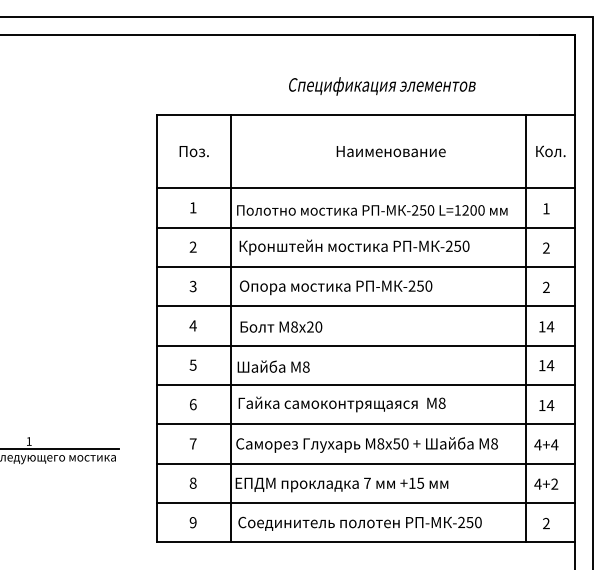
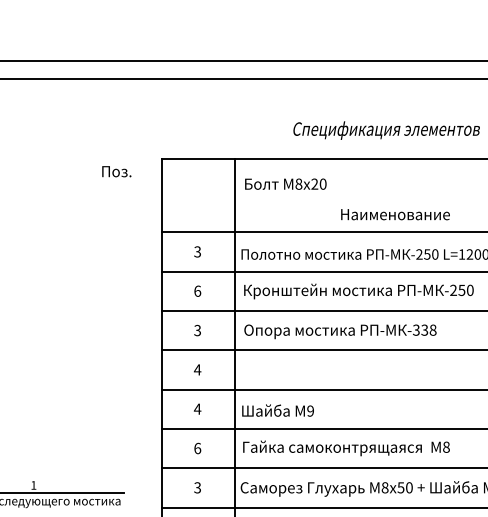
text: (193, 151) -> (116, 171), moved
text: (390, 151) -> (394, 214), moved
text: (192, 207) -> (196, 251), 1 -> 3
text: (192, 246) -> (196, 290), 2 -> 6
text: (420, 285) -> (424, 329), -250 -> -338
text: (281, 326) -> (285, 183), moved
text: (192, 364) -> (196, 408), 5 -> 4
text: (305, 366) -> (309, 410), 8 -> 9
text: (192, 443) -> (196, 487), 7 -> 3

